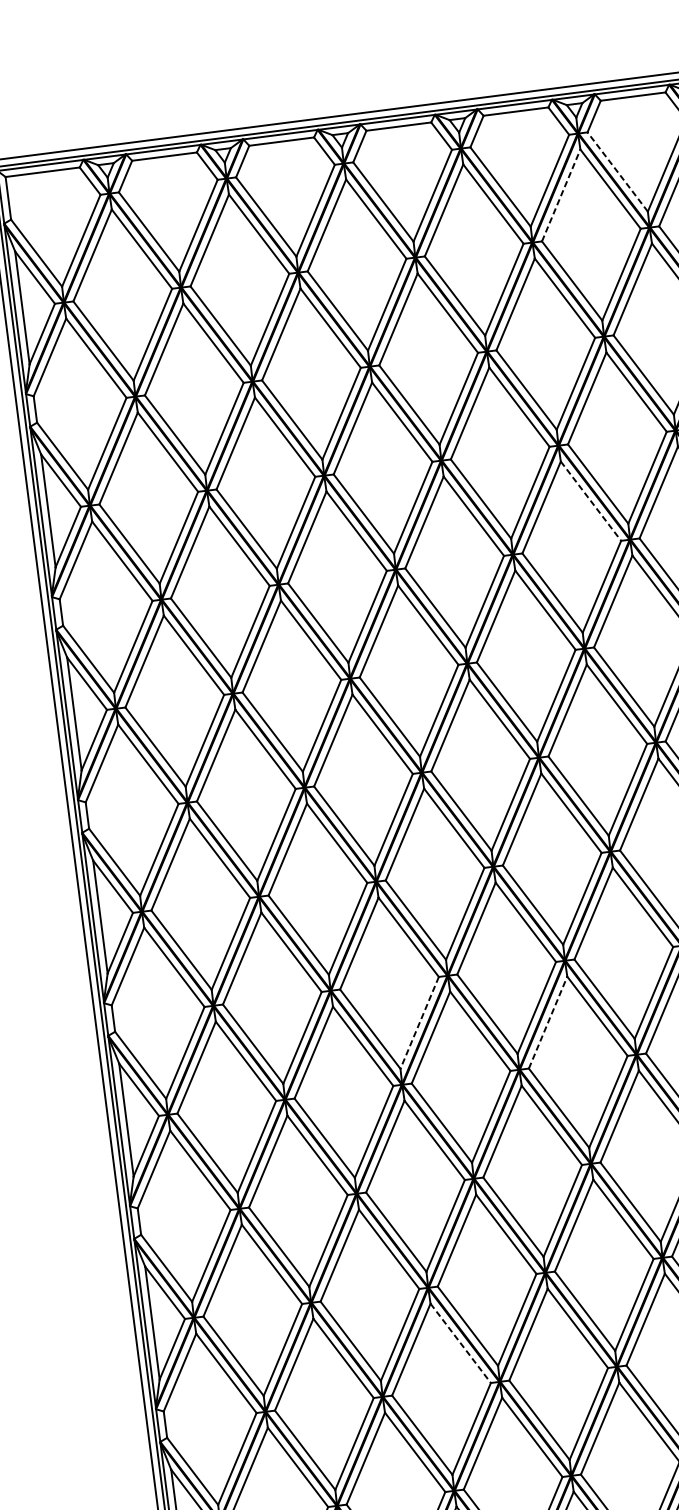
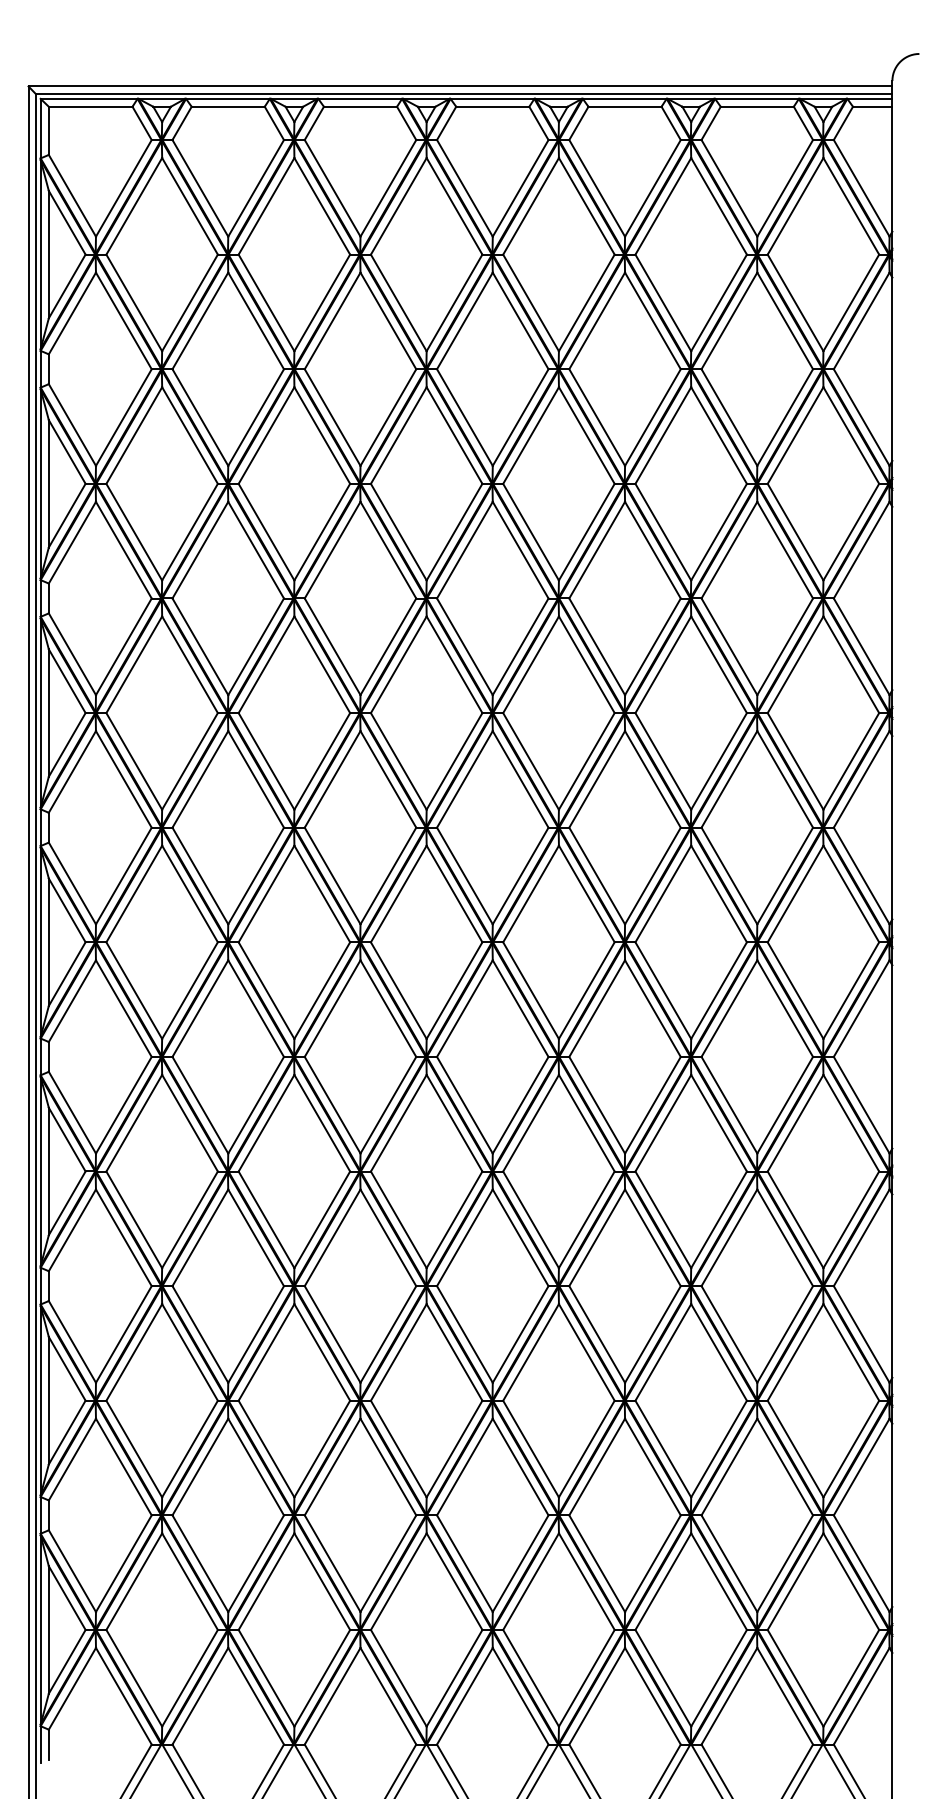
line: (617, 172) -> (729, 188), dashed -> solid
line: (561, 195) -> (663, 206), dashed -> solid
line: (590, 501) -> (652, 550), dashed -> solid
line: (548, 1022) -> (531, 1123), dashed -> solid
line: (419, 1023) -> (388, 1105), dashed -> solid
line: (460, 1343) -> (388, 1467), dashed -> solid

